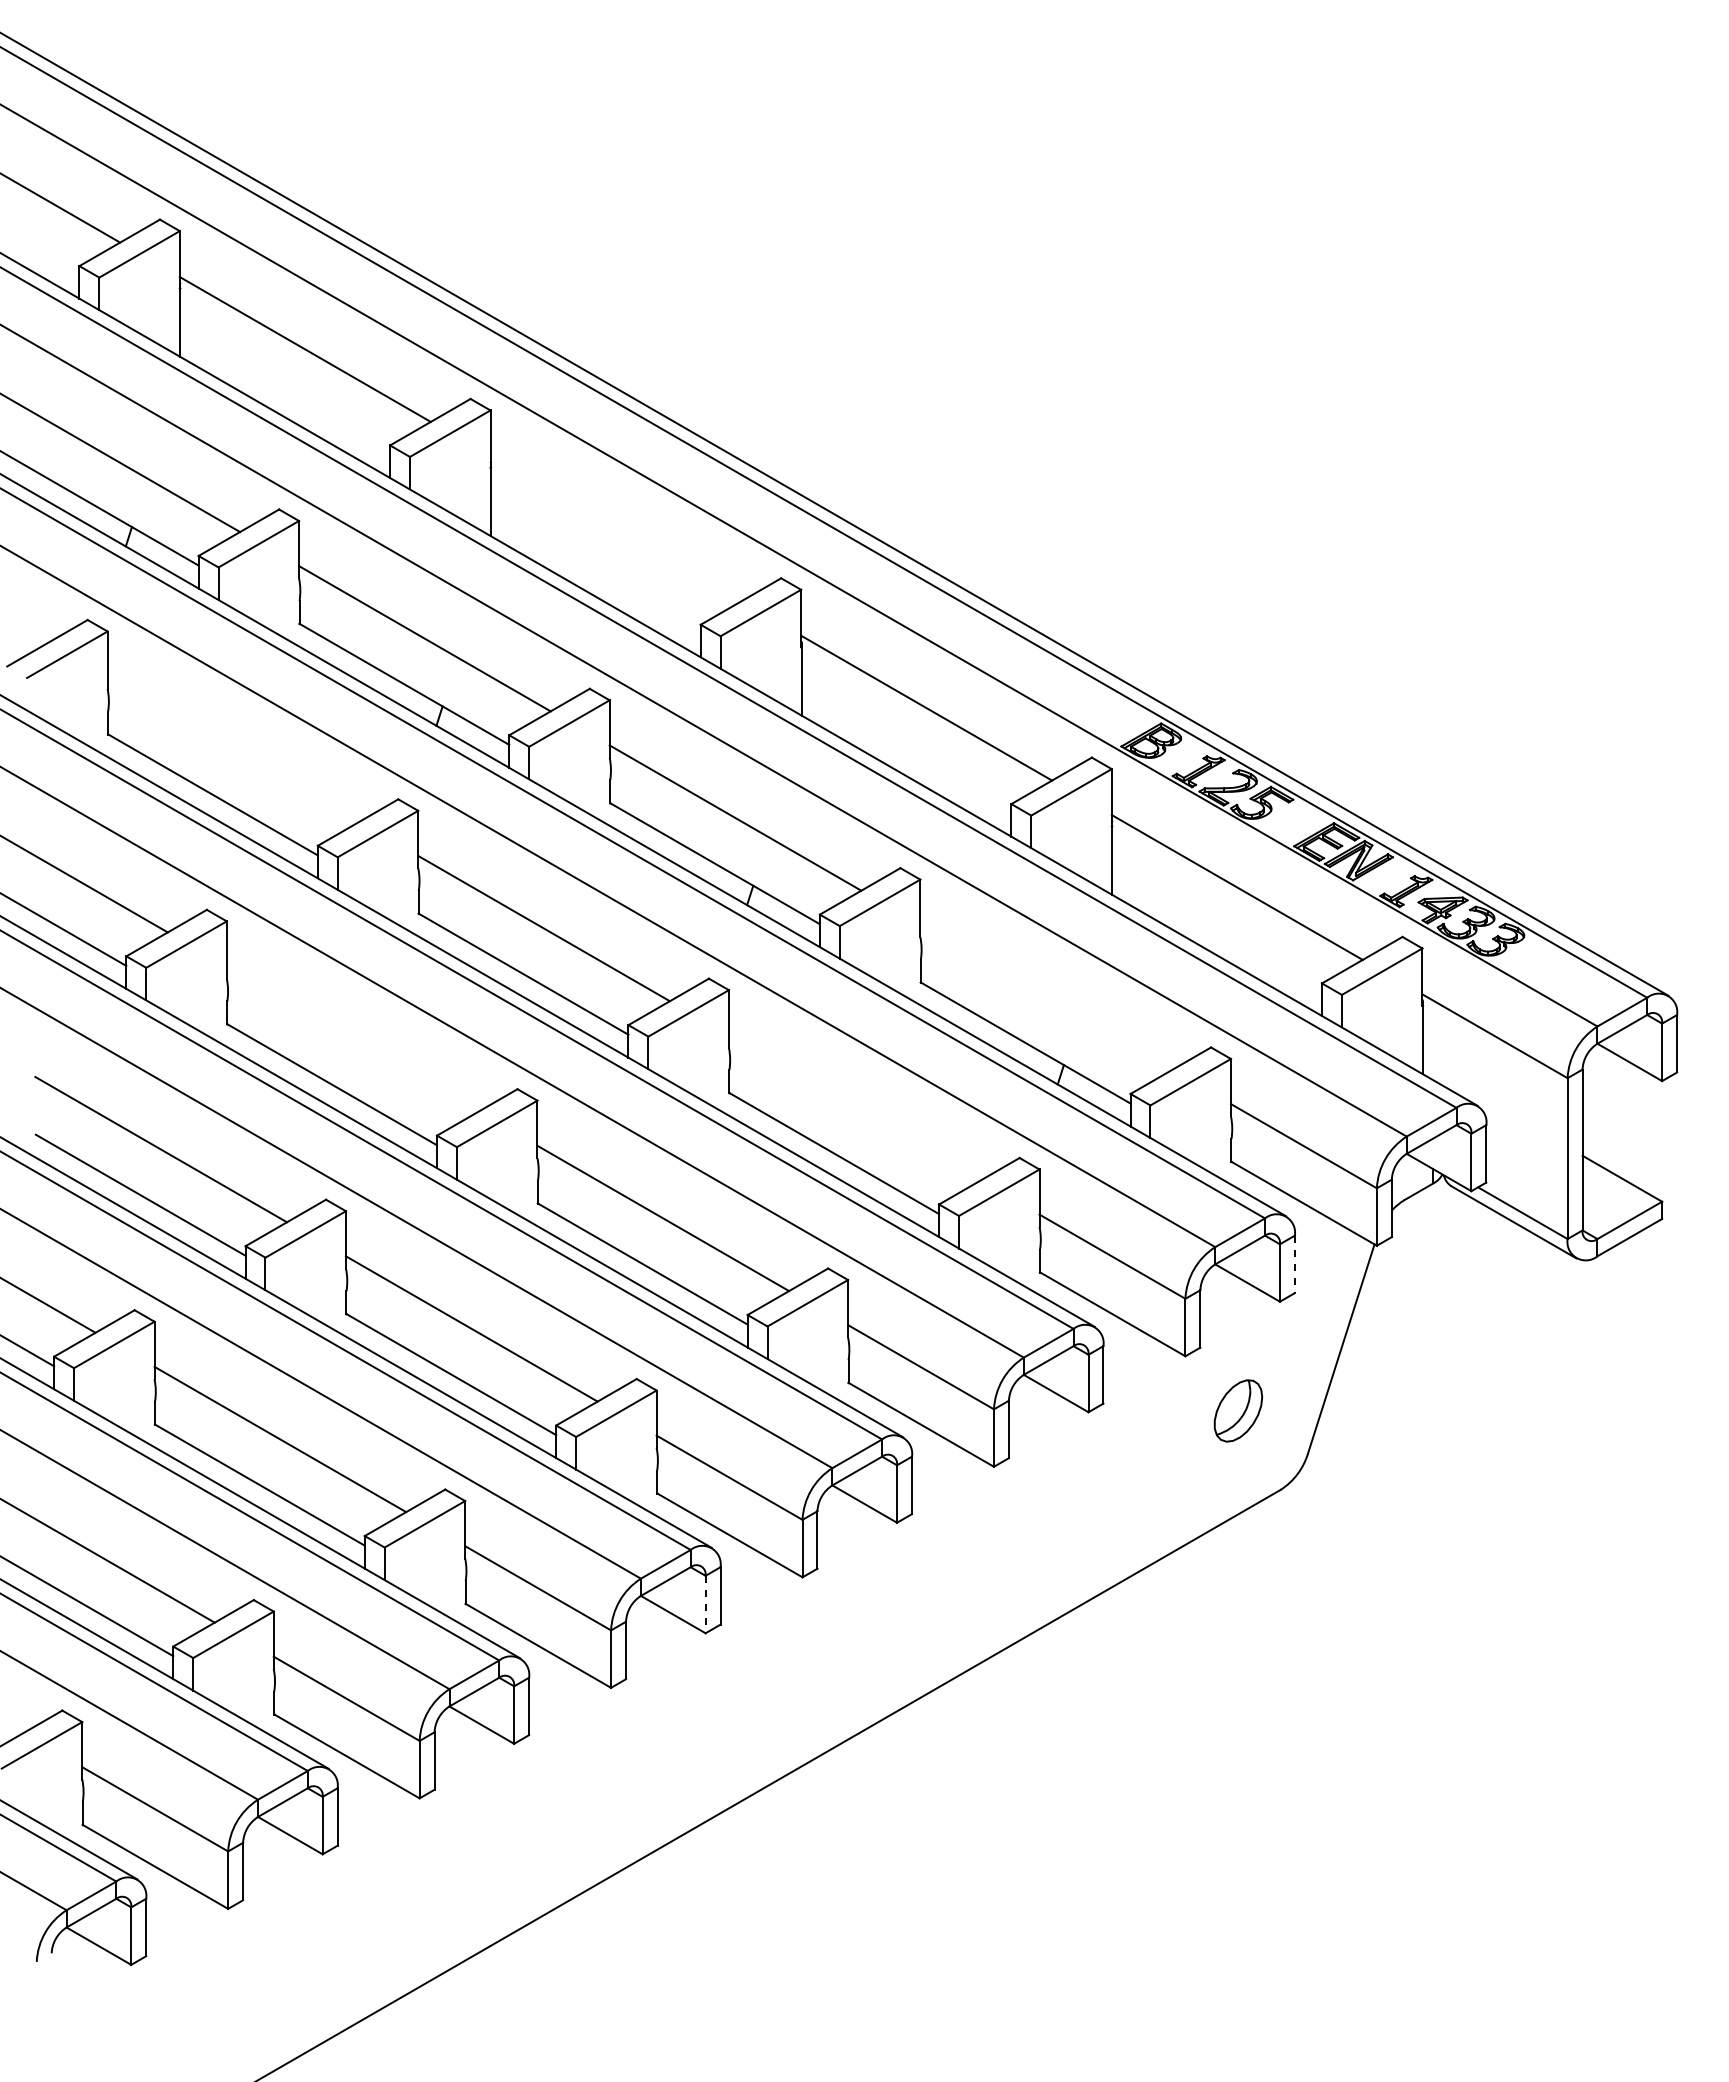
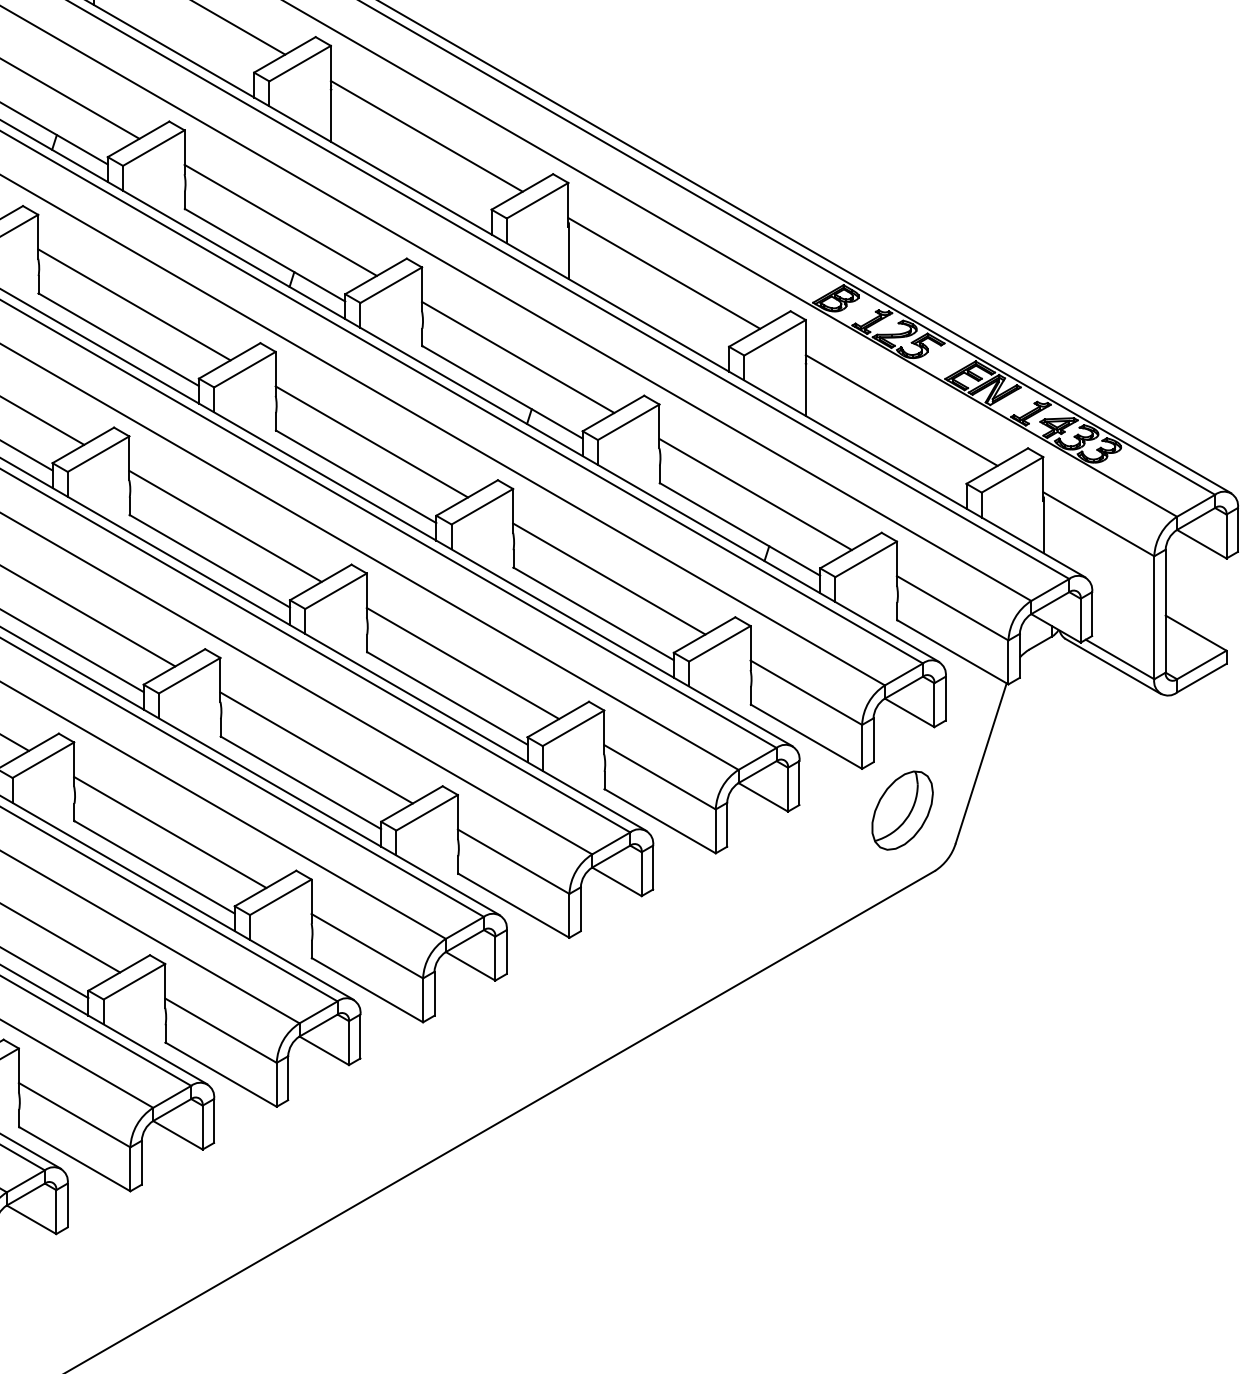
line: (615, 528) -> (426, 136), added
line: (233, 748) -> (134, 304), added
line: (1046, 997) -> (755, 494), added
line: (352, 1038) -> (225, 525), added
line: (854, 1107) -> (609, 578), added
line: (1294, 1264) -> (945, 698), dashed -> solid
part: (1238, 1410) -> (902, 810), size x1.67
line: (705, 1604) -> (495, 958), dashed -> solid

